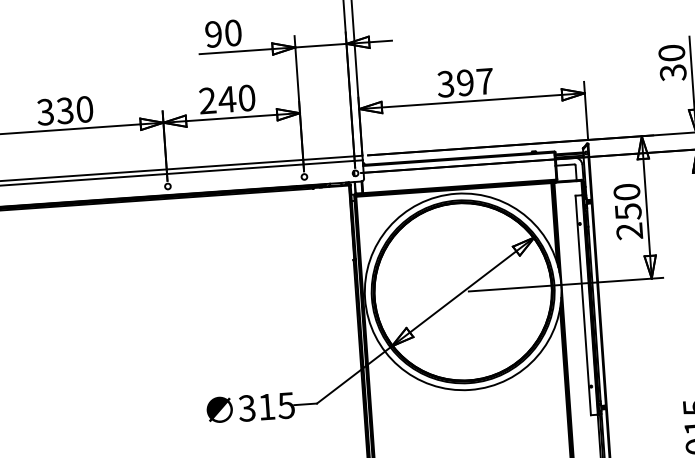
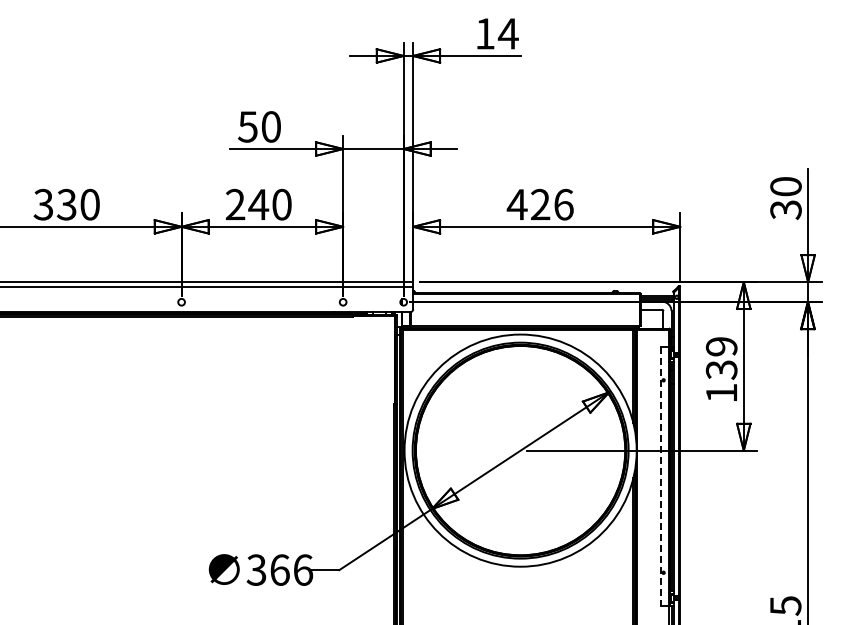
text: (213, 34) -> (247, 126), 90 -> 50
text: (464, 82) -> (539, 204), 397 -> 426
text: (628, 211) -> (721, 369), 250 -> 139
line: (582, 305) -> (660, 476), solid -> dashed
text: (276, 405) -> (291, 569), 315 -> 366

